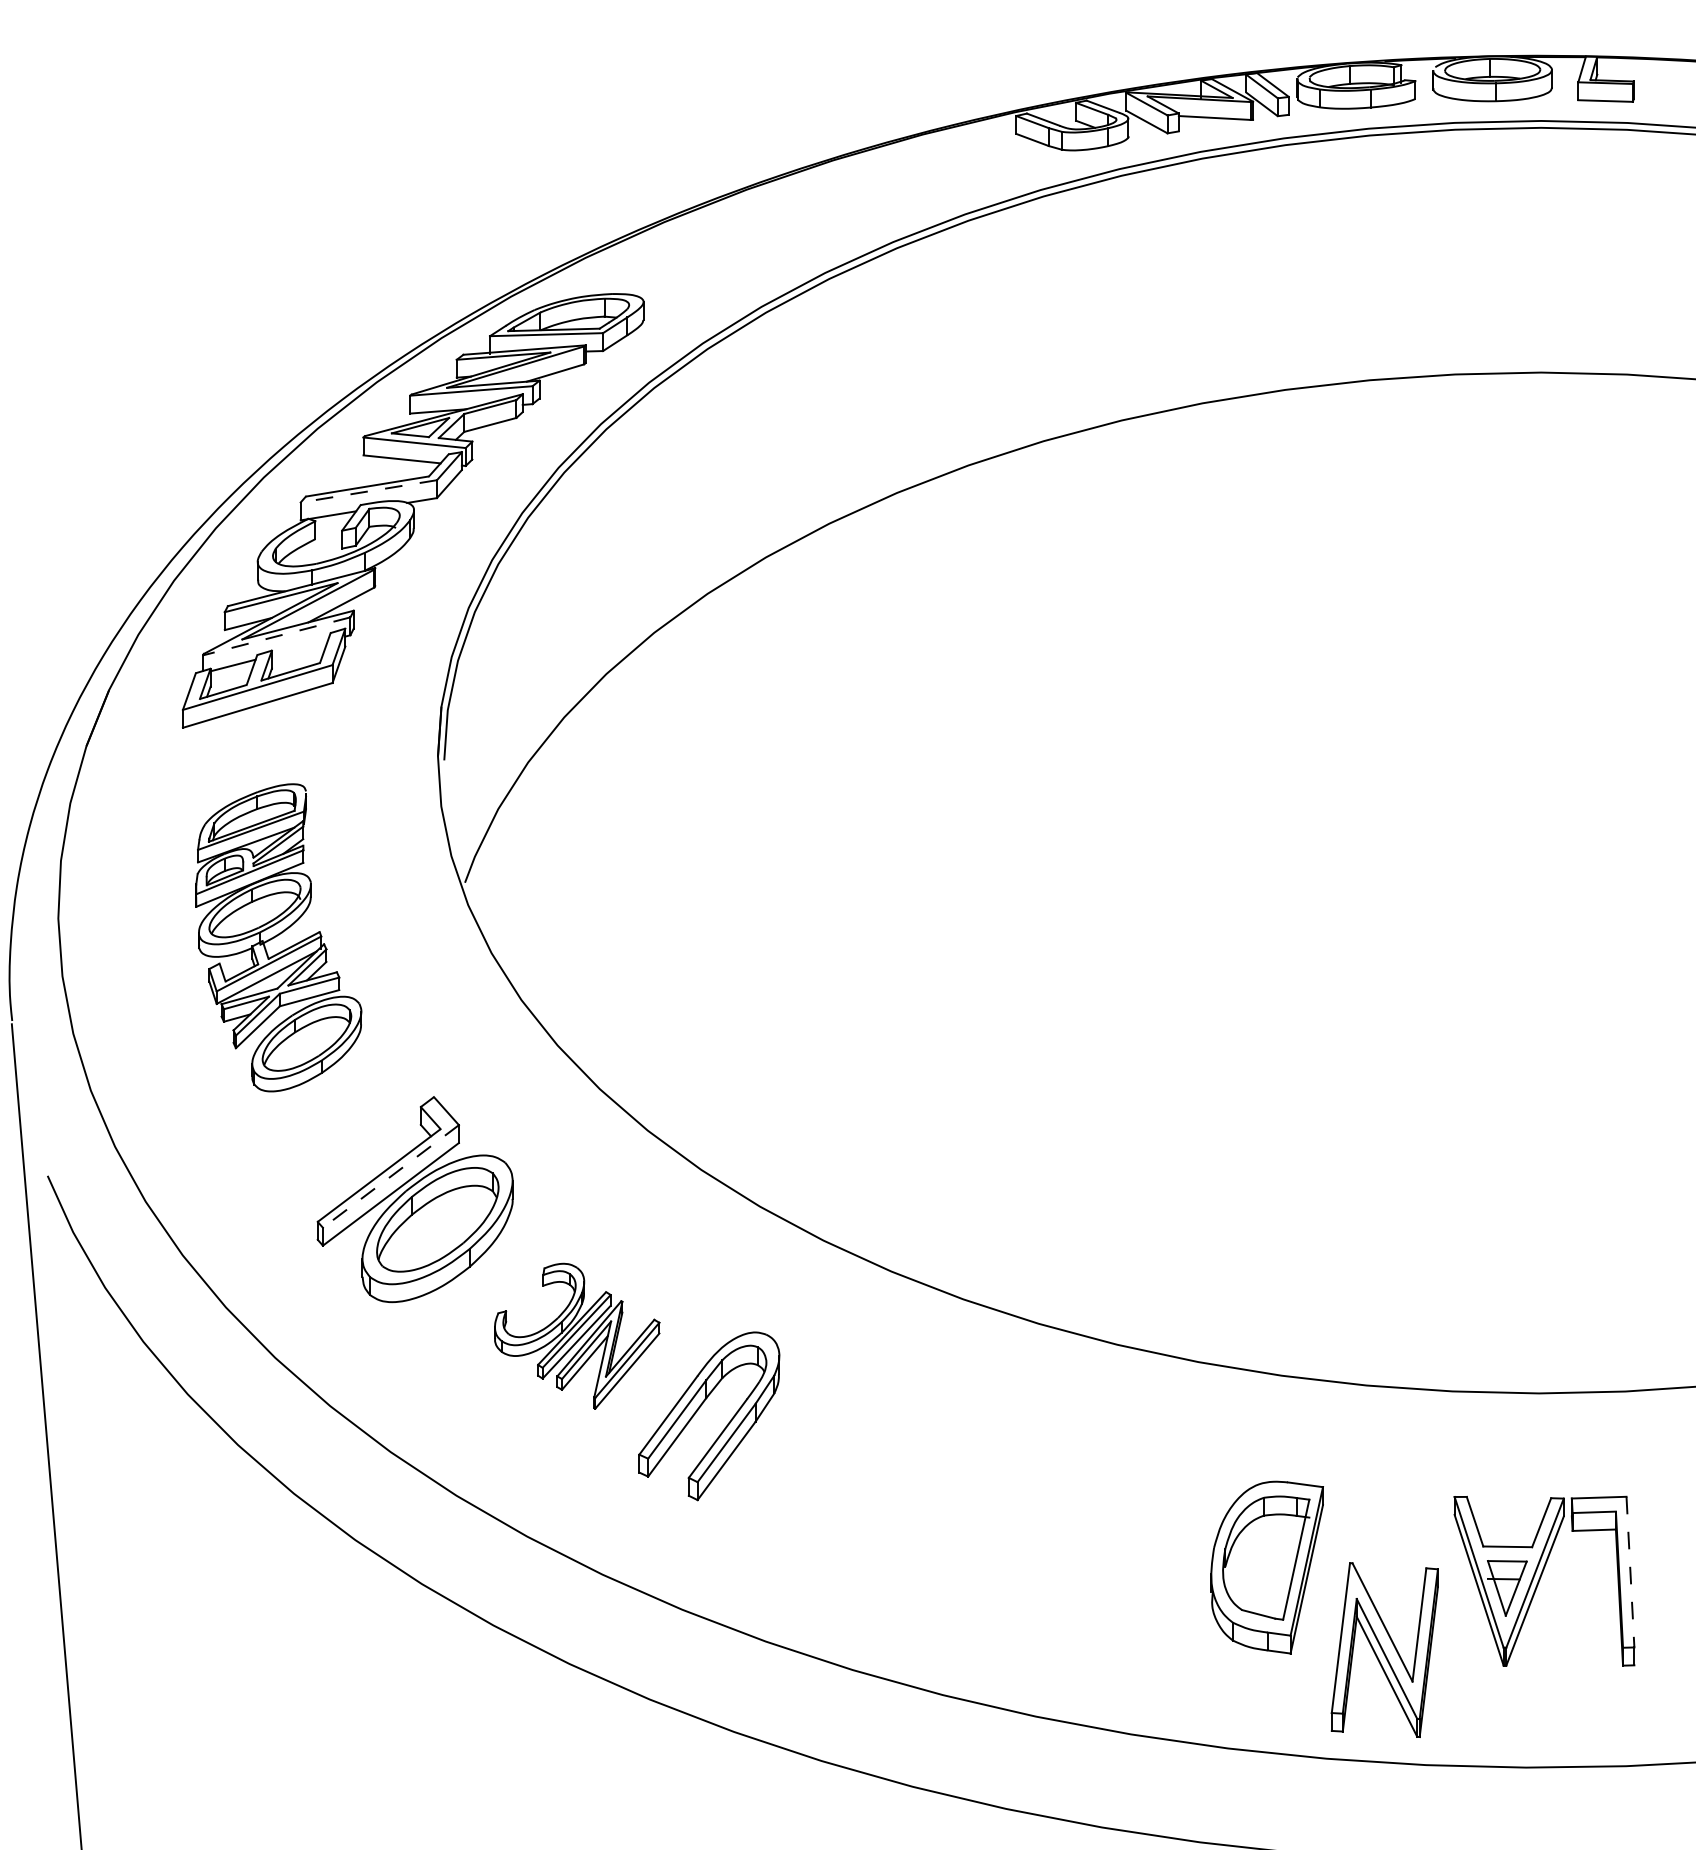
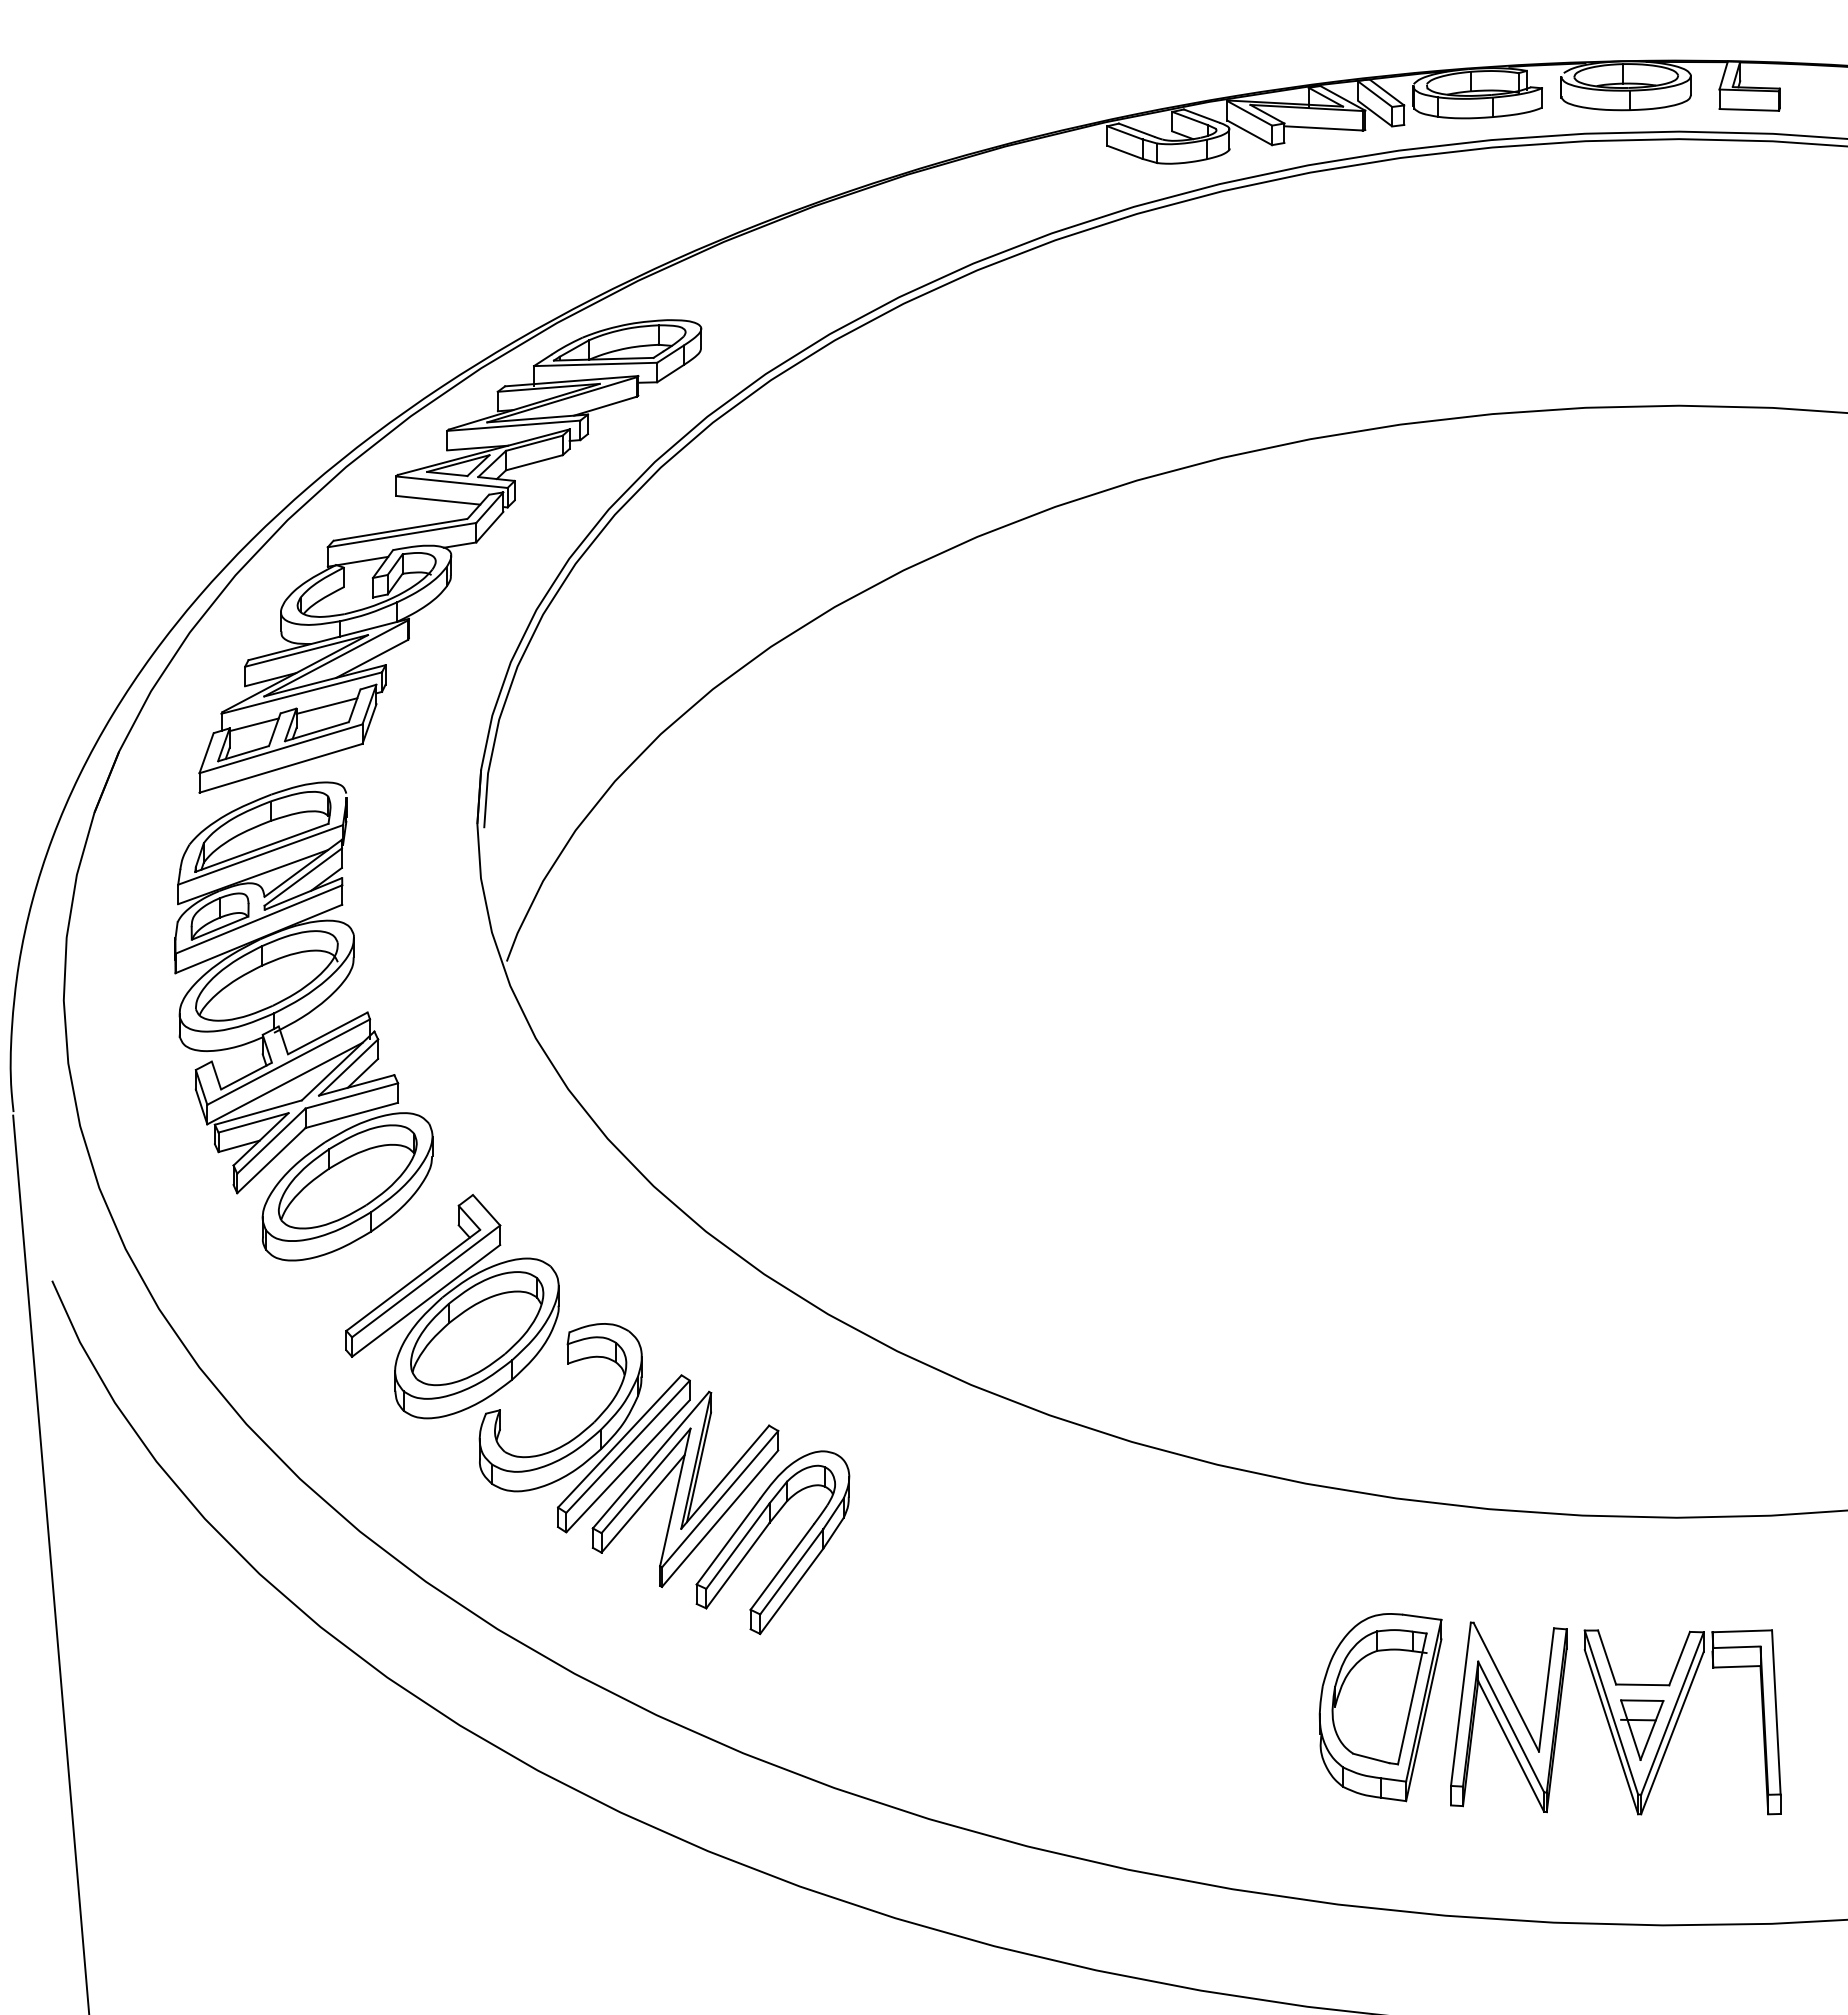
line: (368, 491) -> (401, 535), dashed -> solid
line: (276, 636) -> (301, 693), dashed -> solid
line: (299, 647) -> (326, 705), added
part: (278, 937) -> (303, 1021), size x1.43
line: (391, 1176) -> (426, 1281), dashed -> solid
part: (576, 1336) -> (628, 1455), size x1.67
line: (1630, 1572) -> (1776, 1712), dashed -> solid
part: (1384, 1650) -> (1508, 1717), moved

